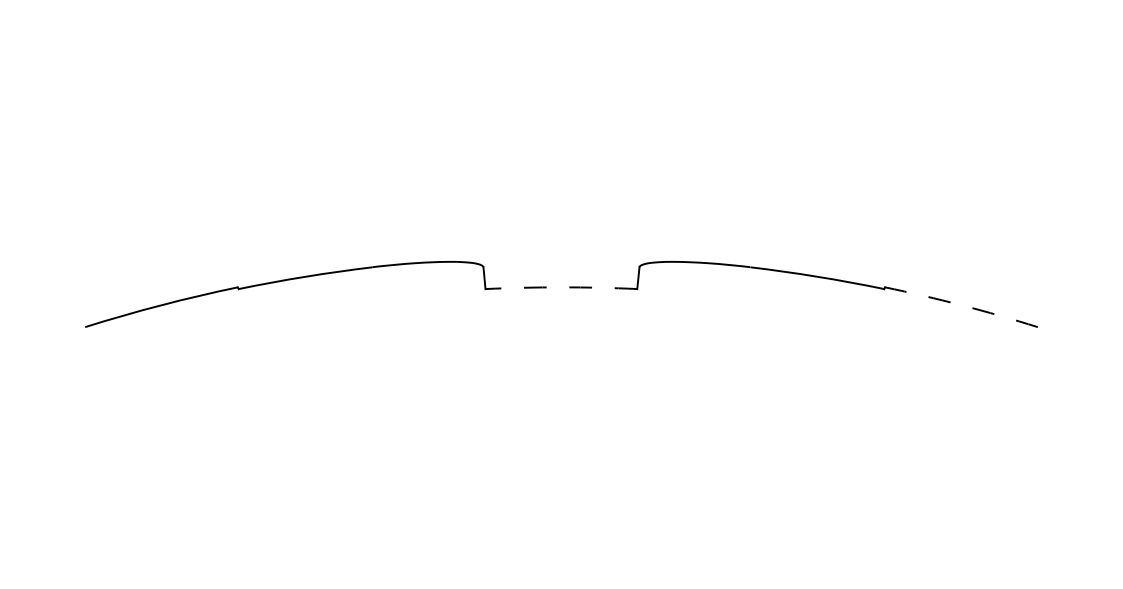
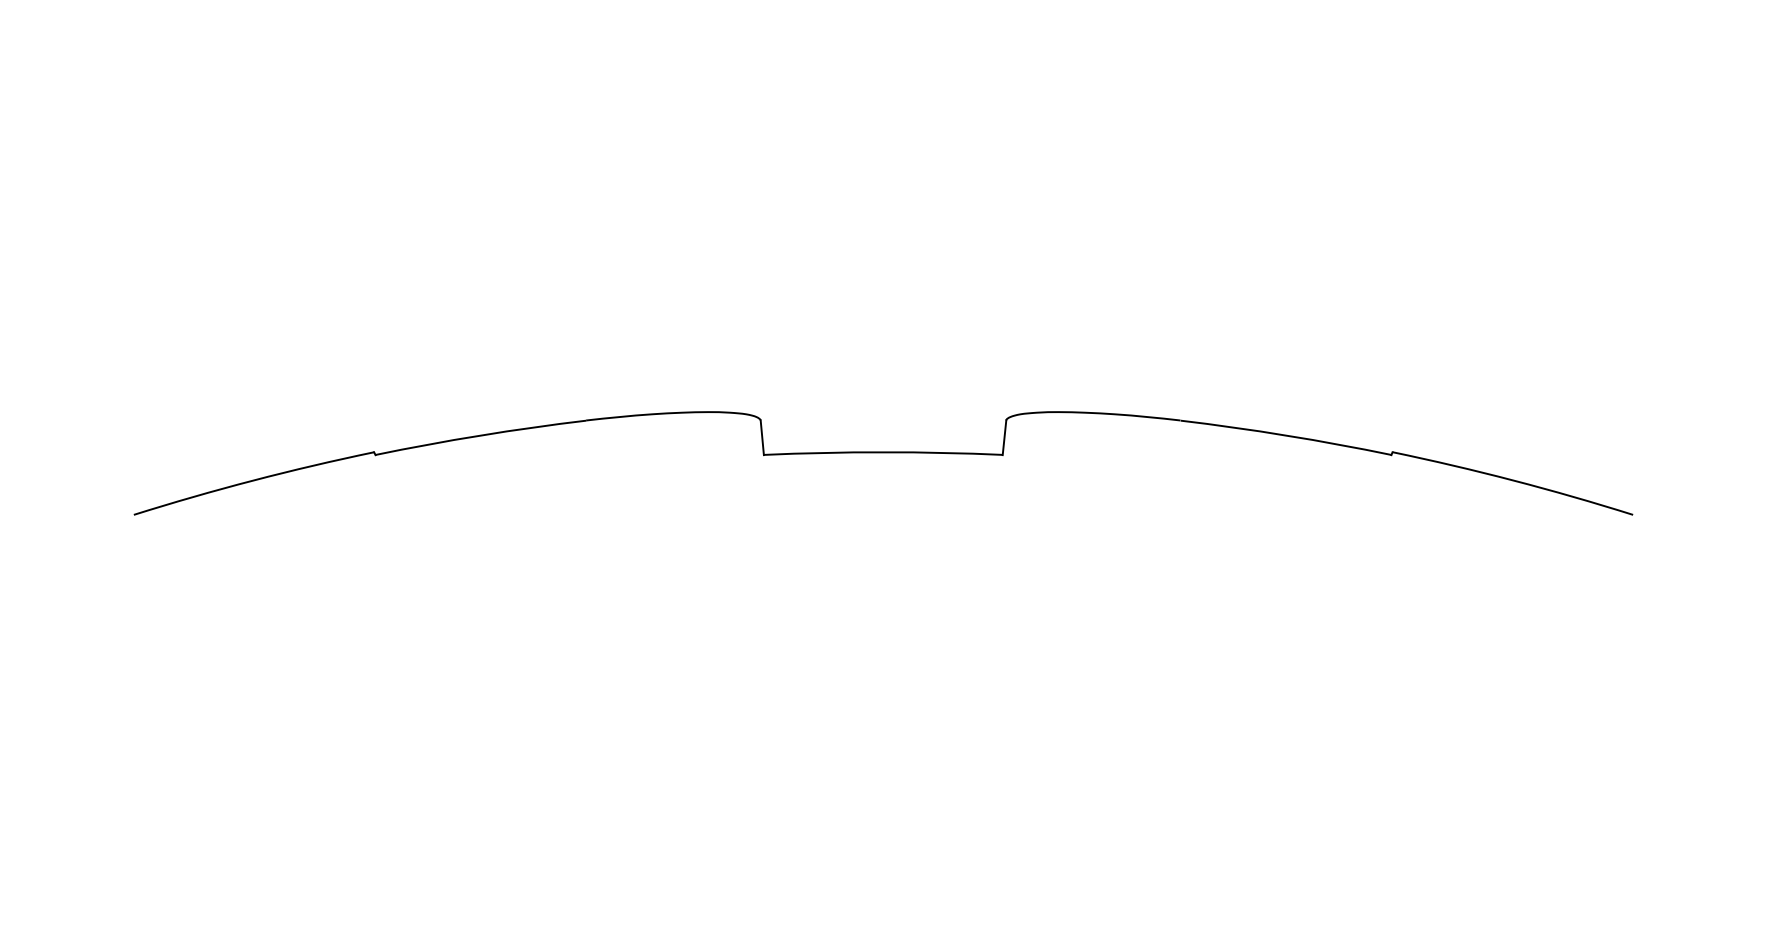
arc: (561, 287) -> (883, 452), dashed -> solid
arc: (961, 305) -> (1513, 480), dashed -> solid

